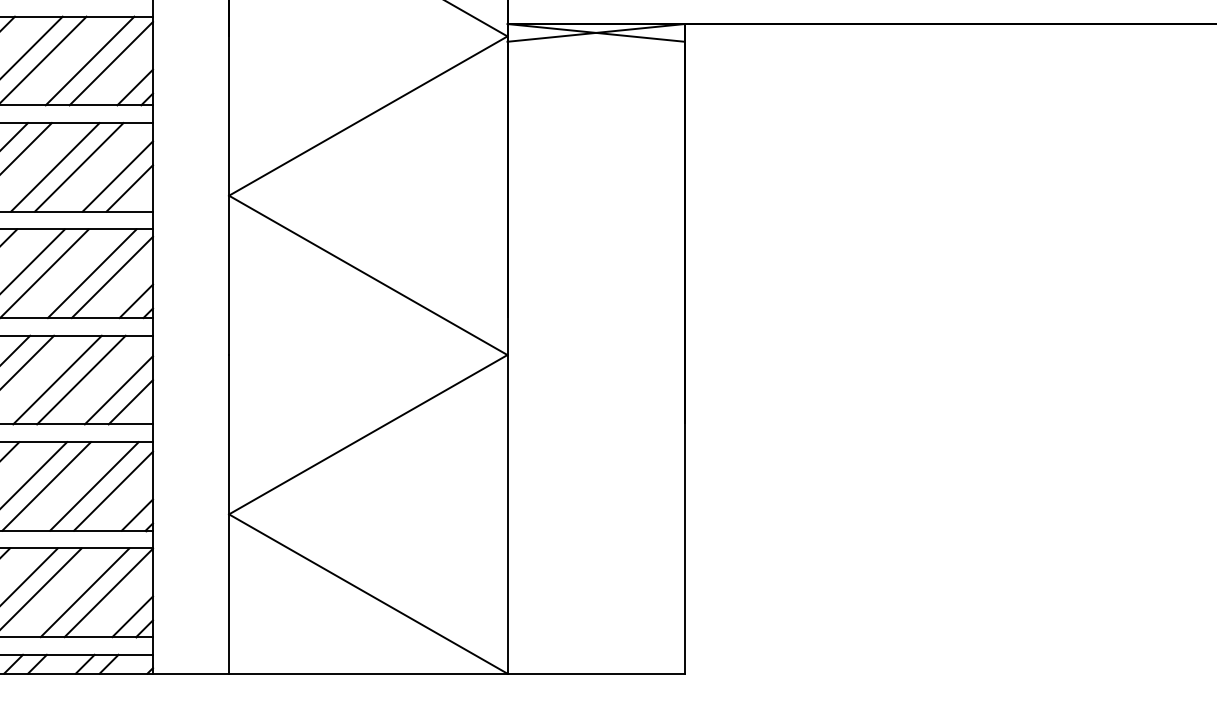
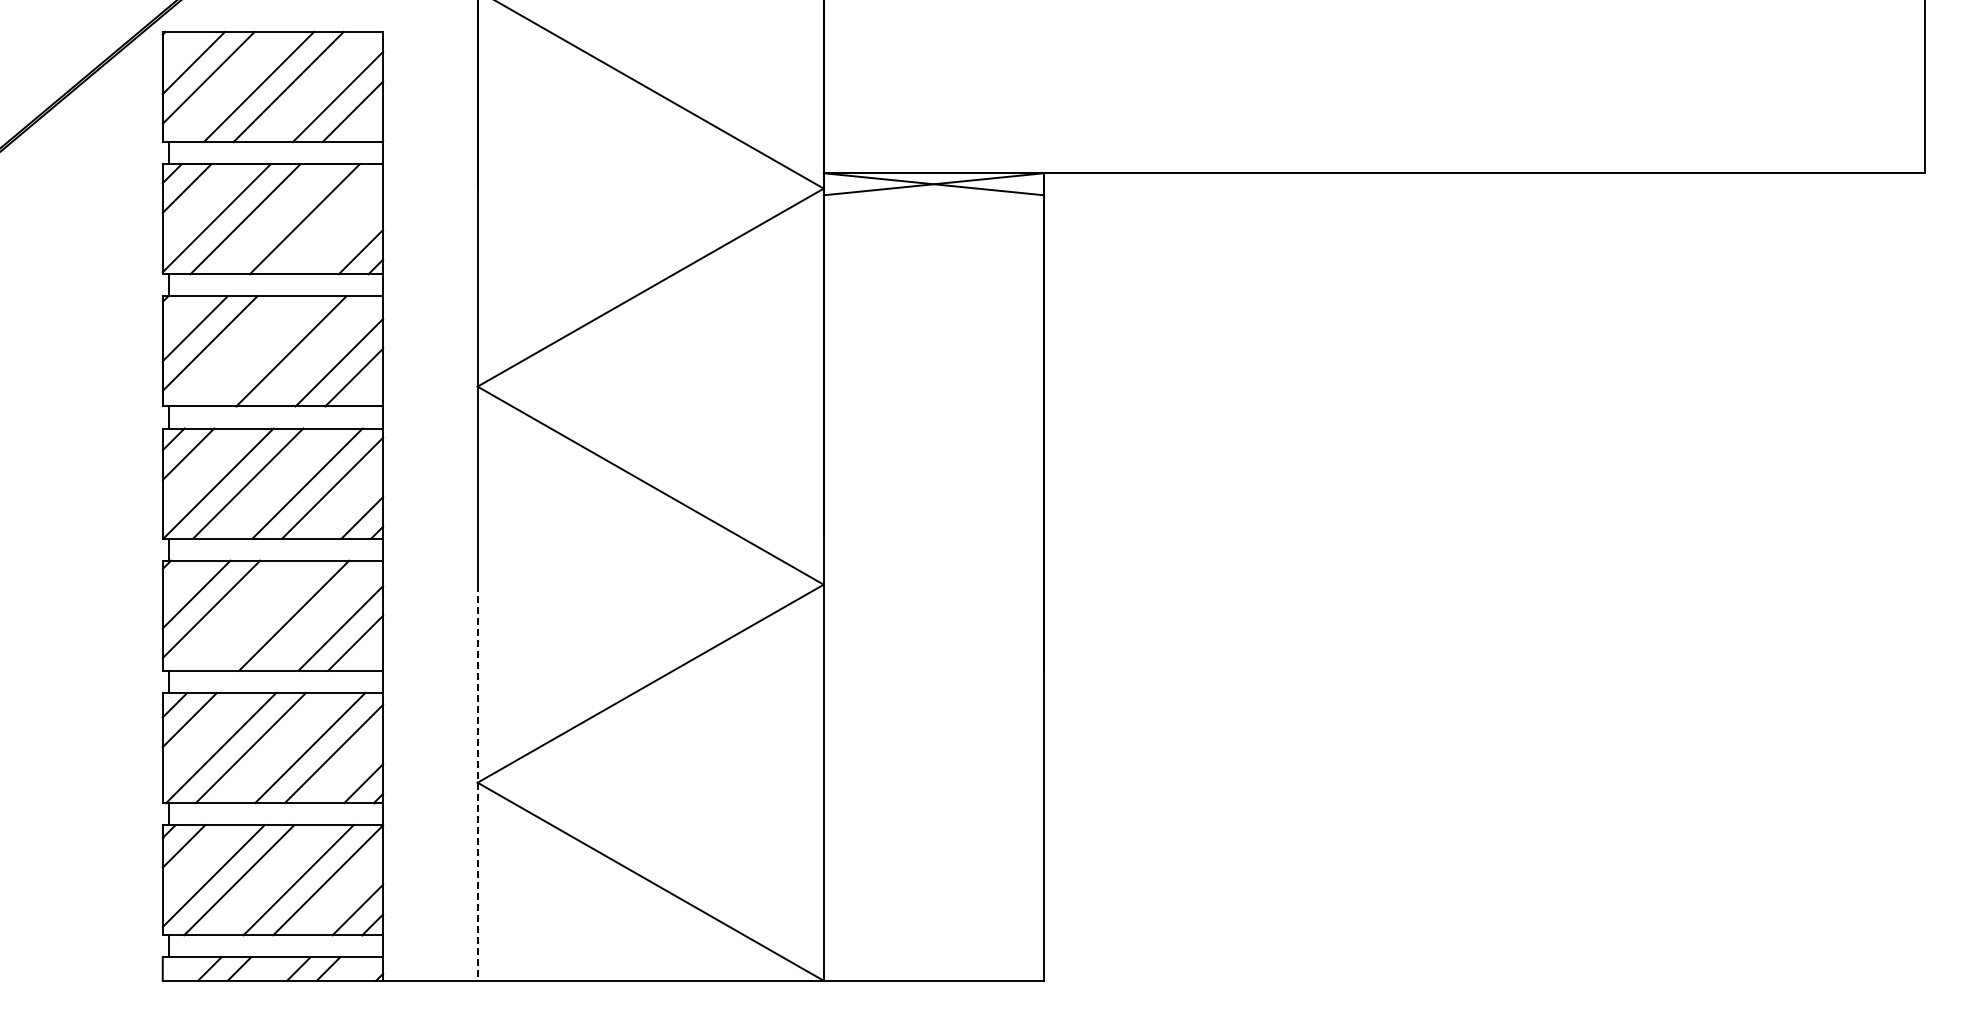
line: (111, 63) -> (331, 222), removed
line: (55, 167) -> (261, 351), removed
line: (57, 379) -> (264, 615), removed
line: (228, 514) -> (477, 783), solid -> dashed

